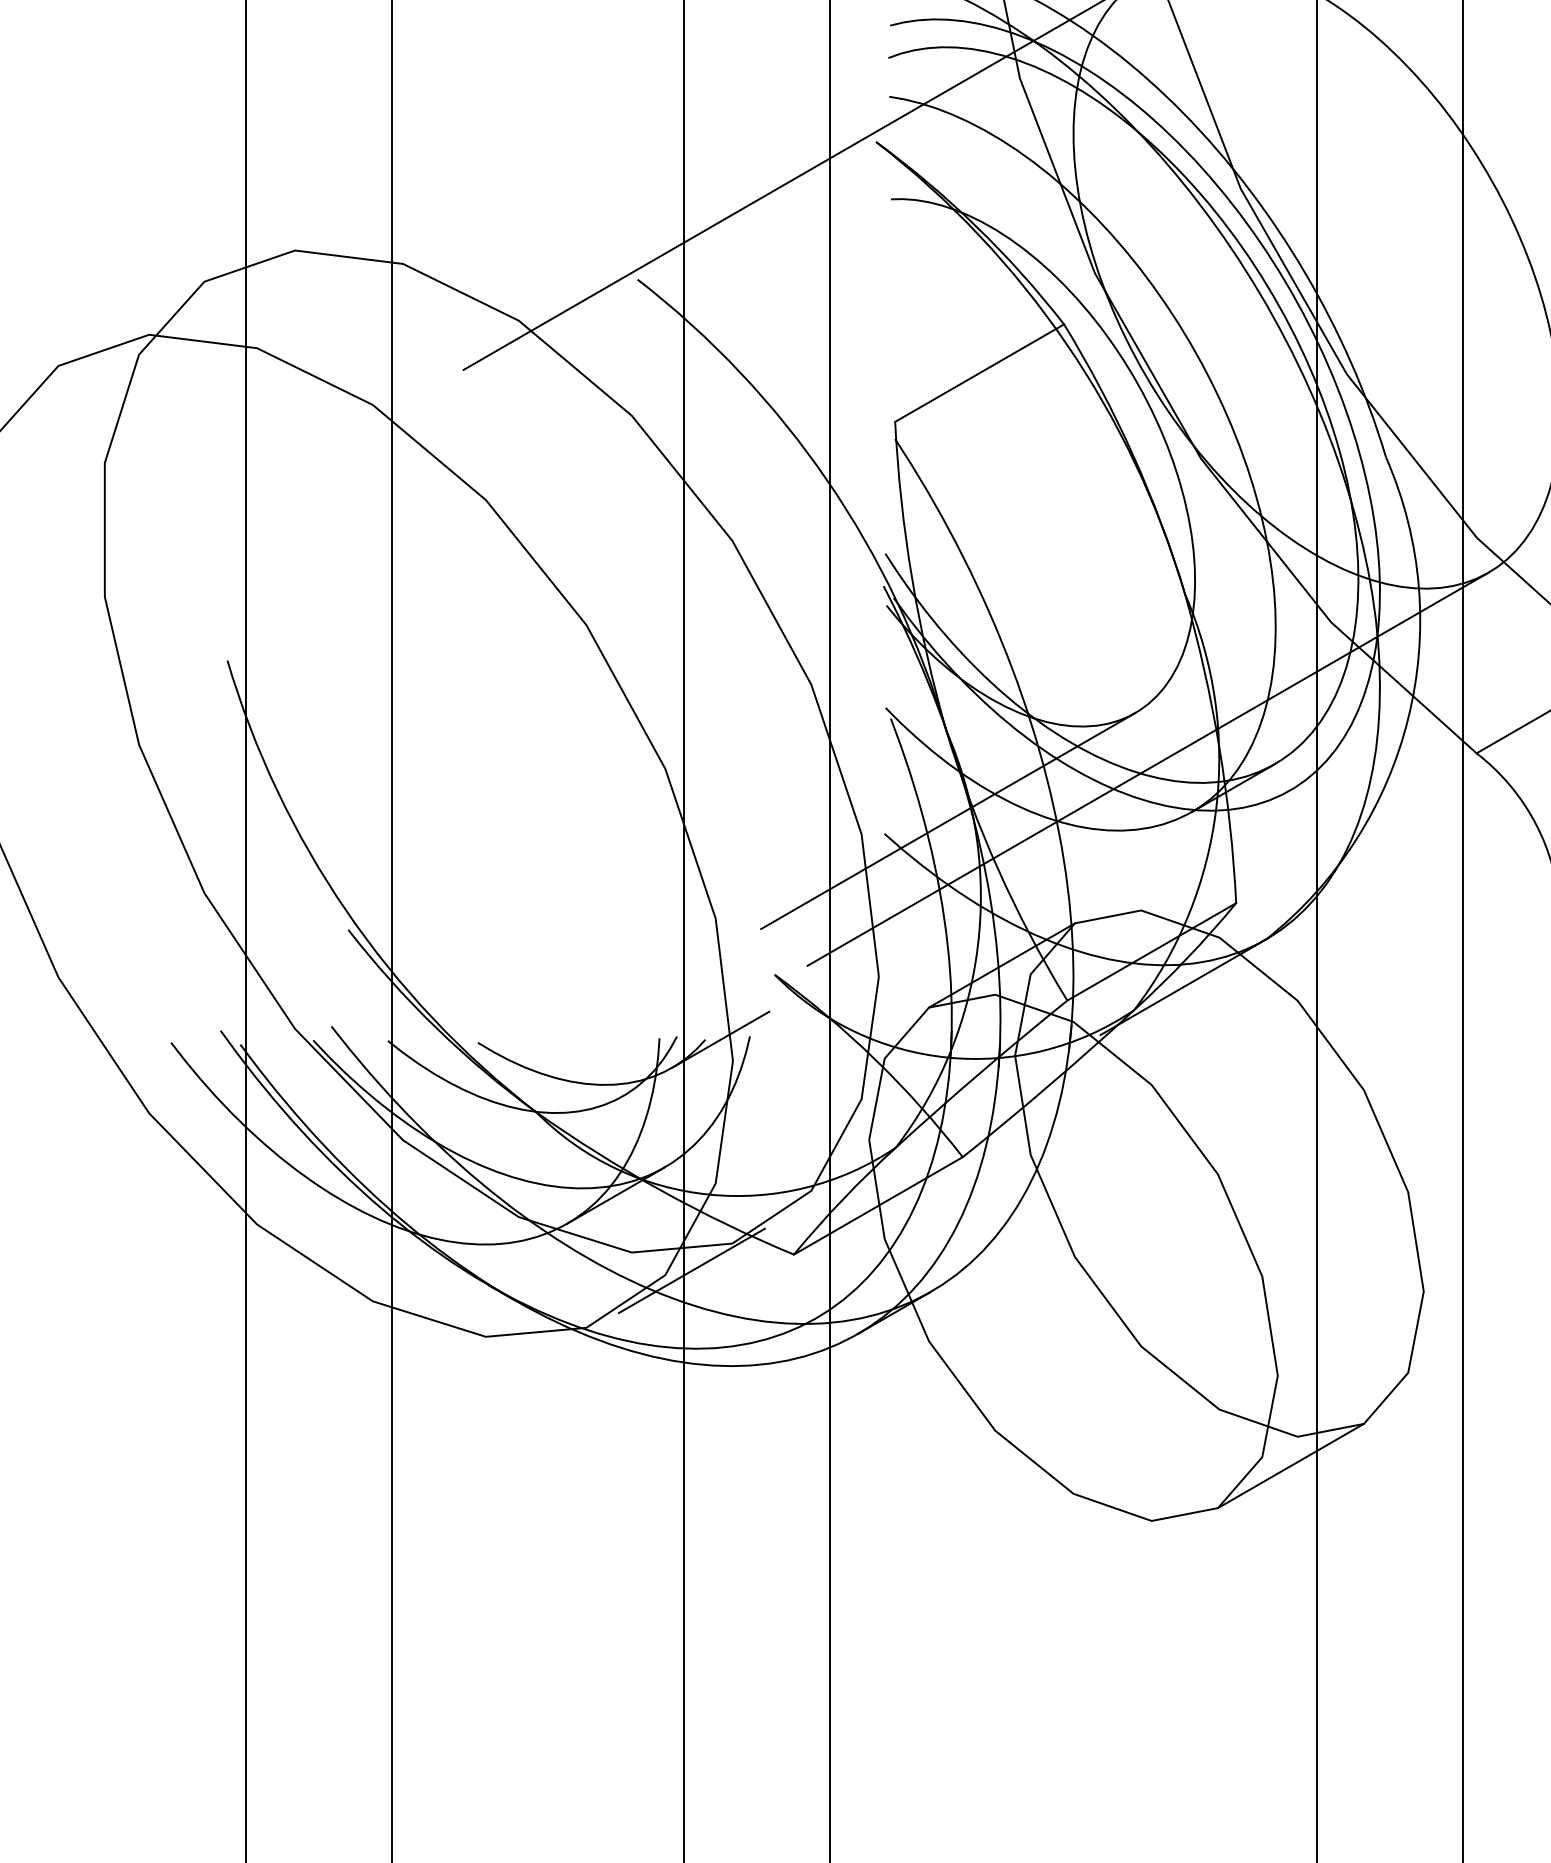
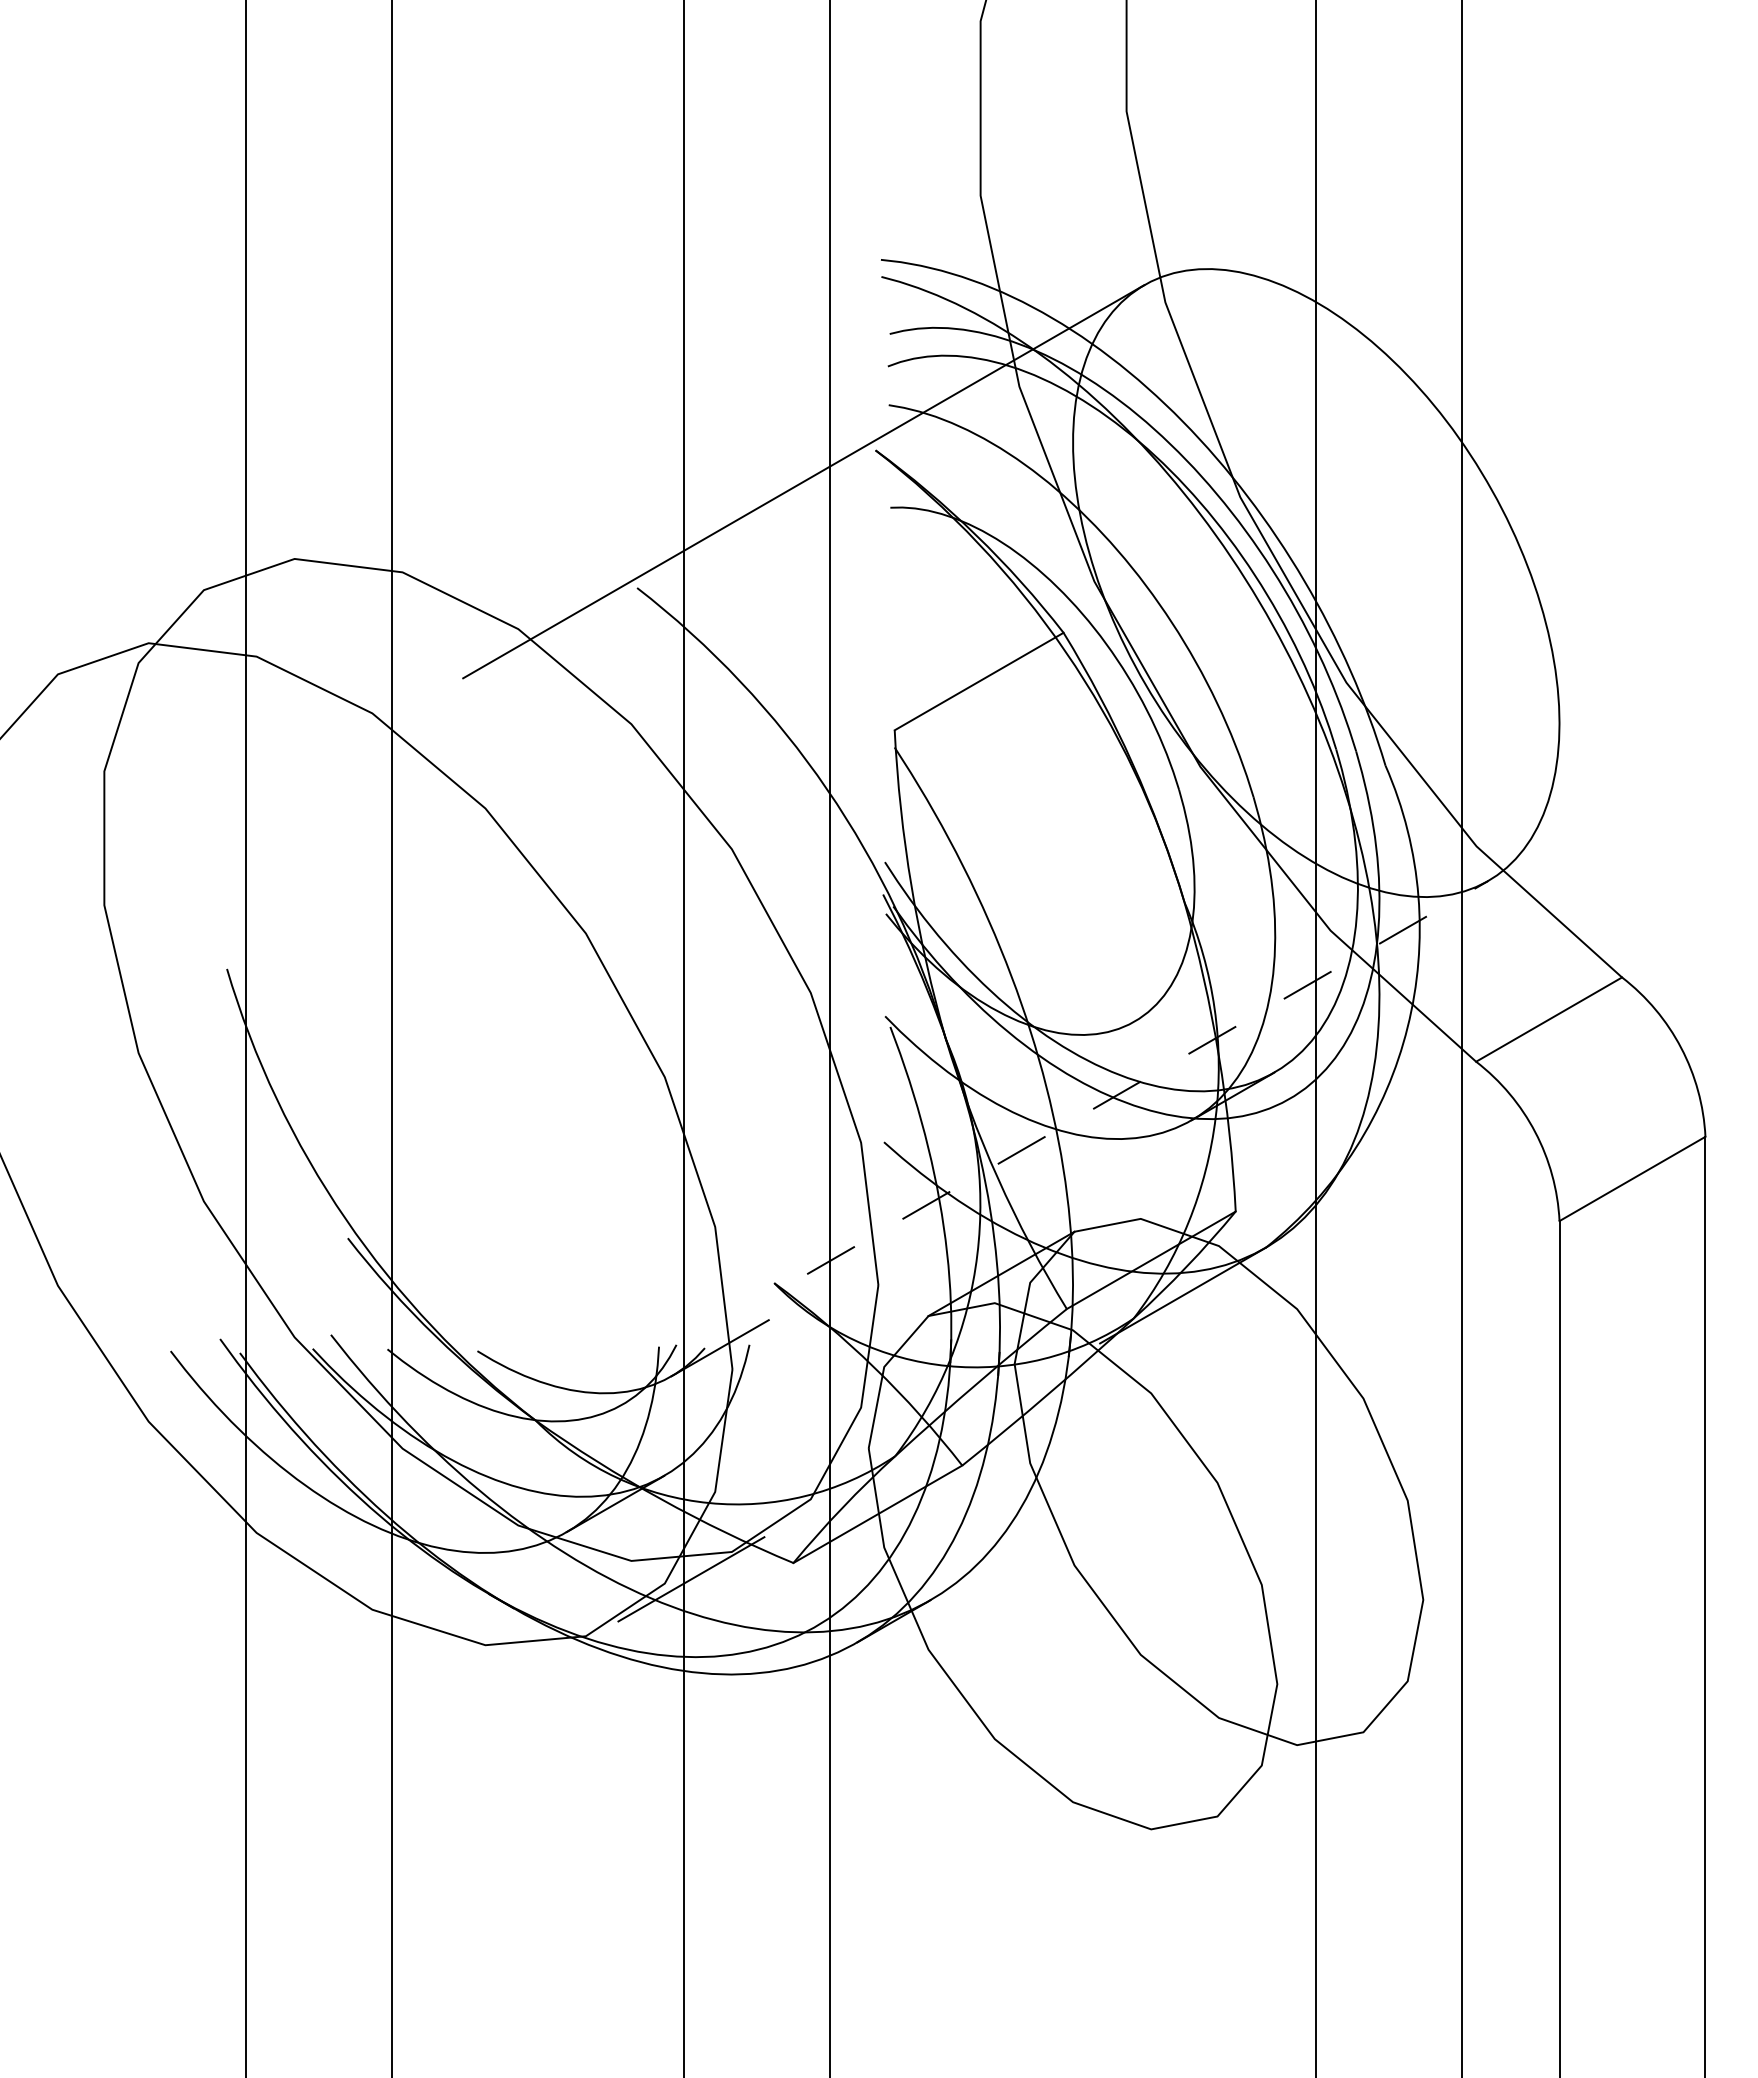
line: (1148, 769) -> (1148, 1077), solid -> dashed
line: (947, 821) -> (947, 1129), removed
line: (1290, 1466) -> (1290, 1774), removed

